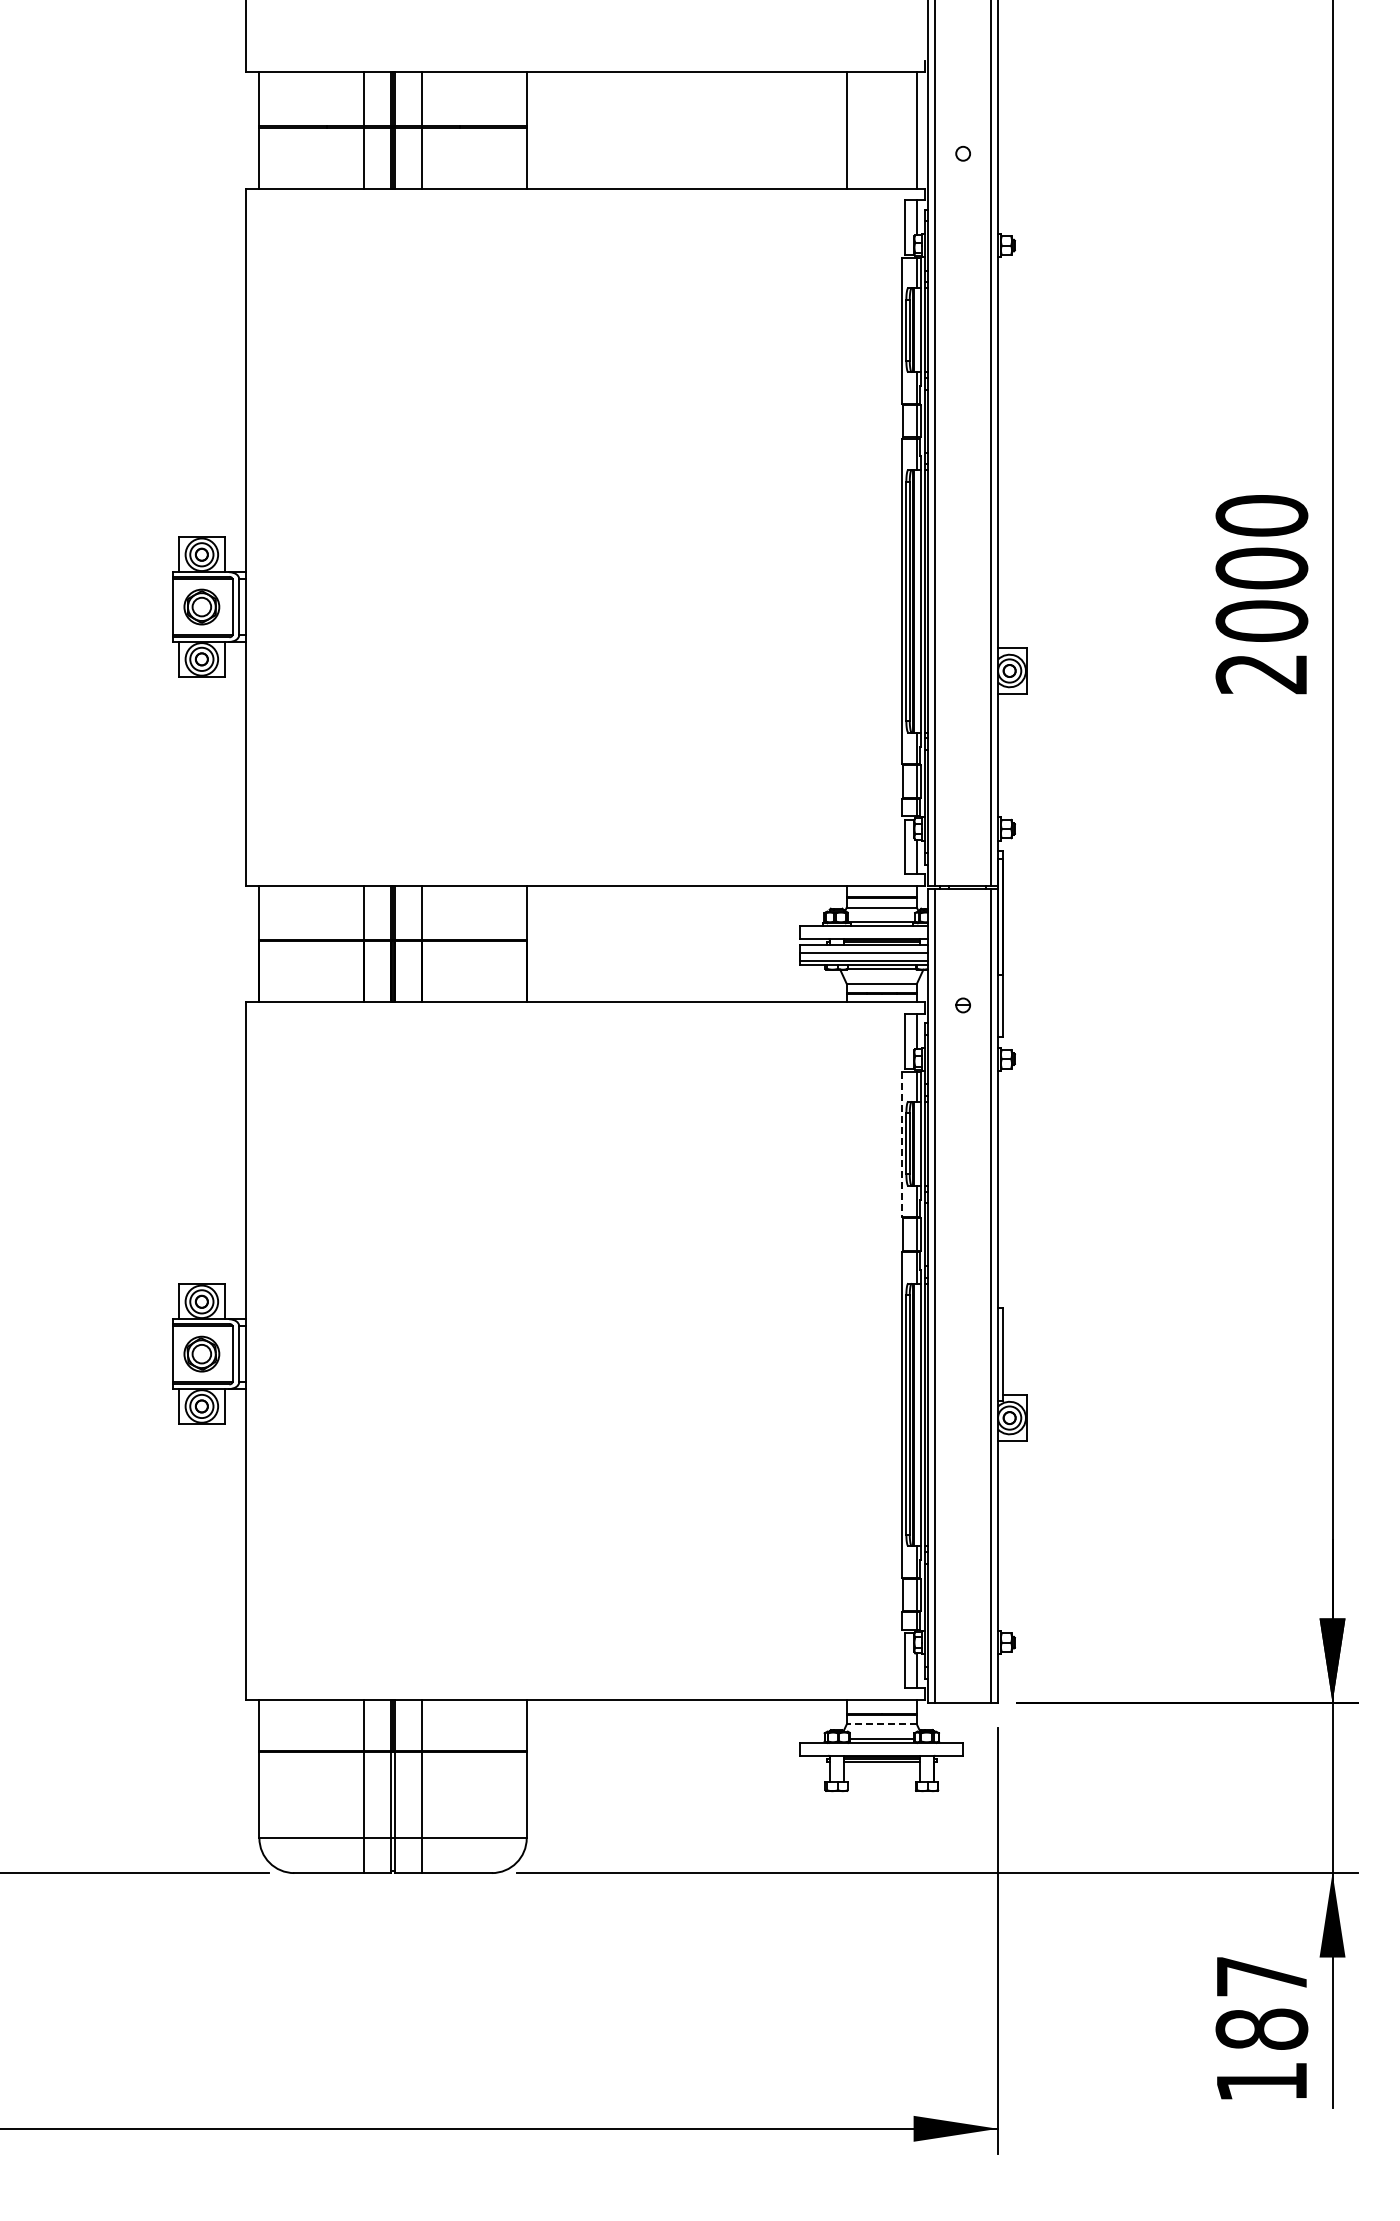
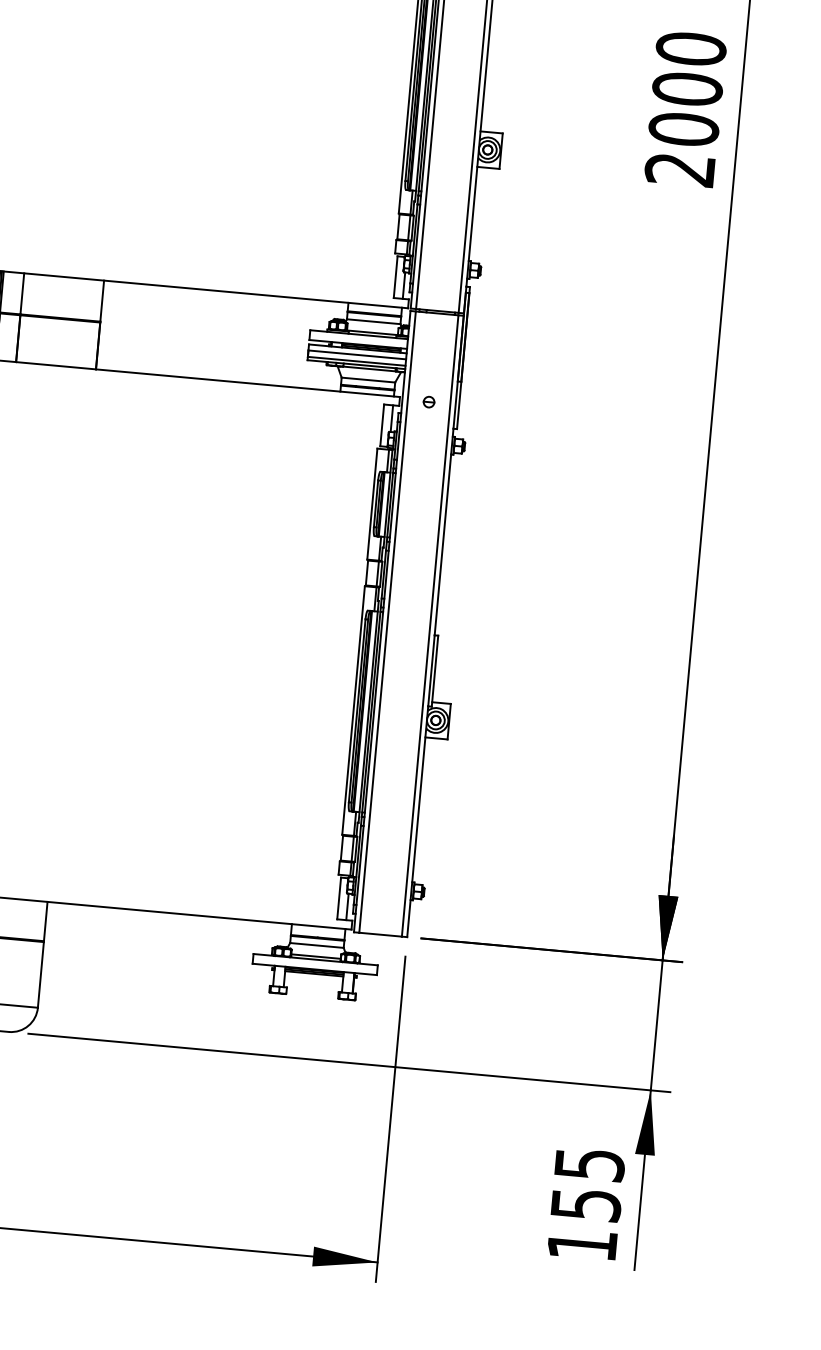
line: (901, 1144) -> (372, 504), dashed -> solid
line: (881, 1724) -> (316, 945), dashed -> solid
text: (1261, 2003) -> (587, 1185), 187 -> 155

